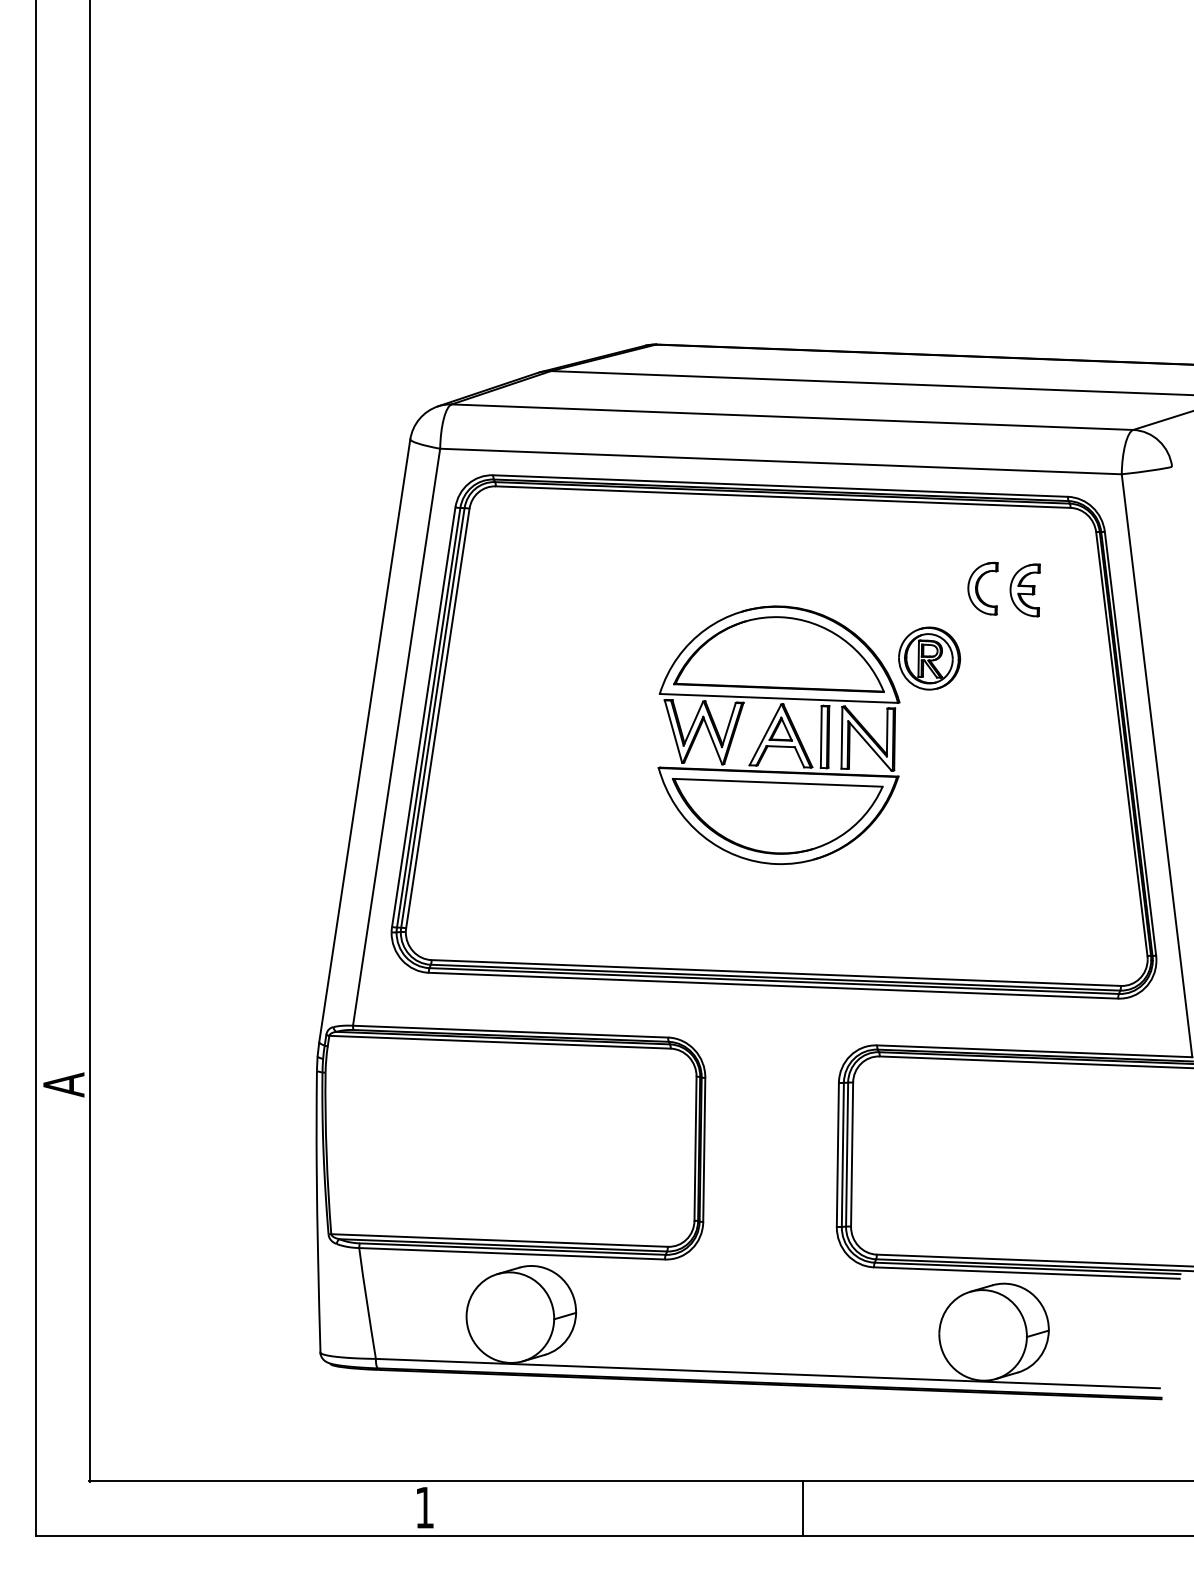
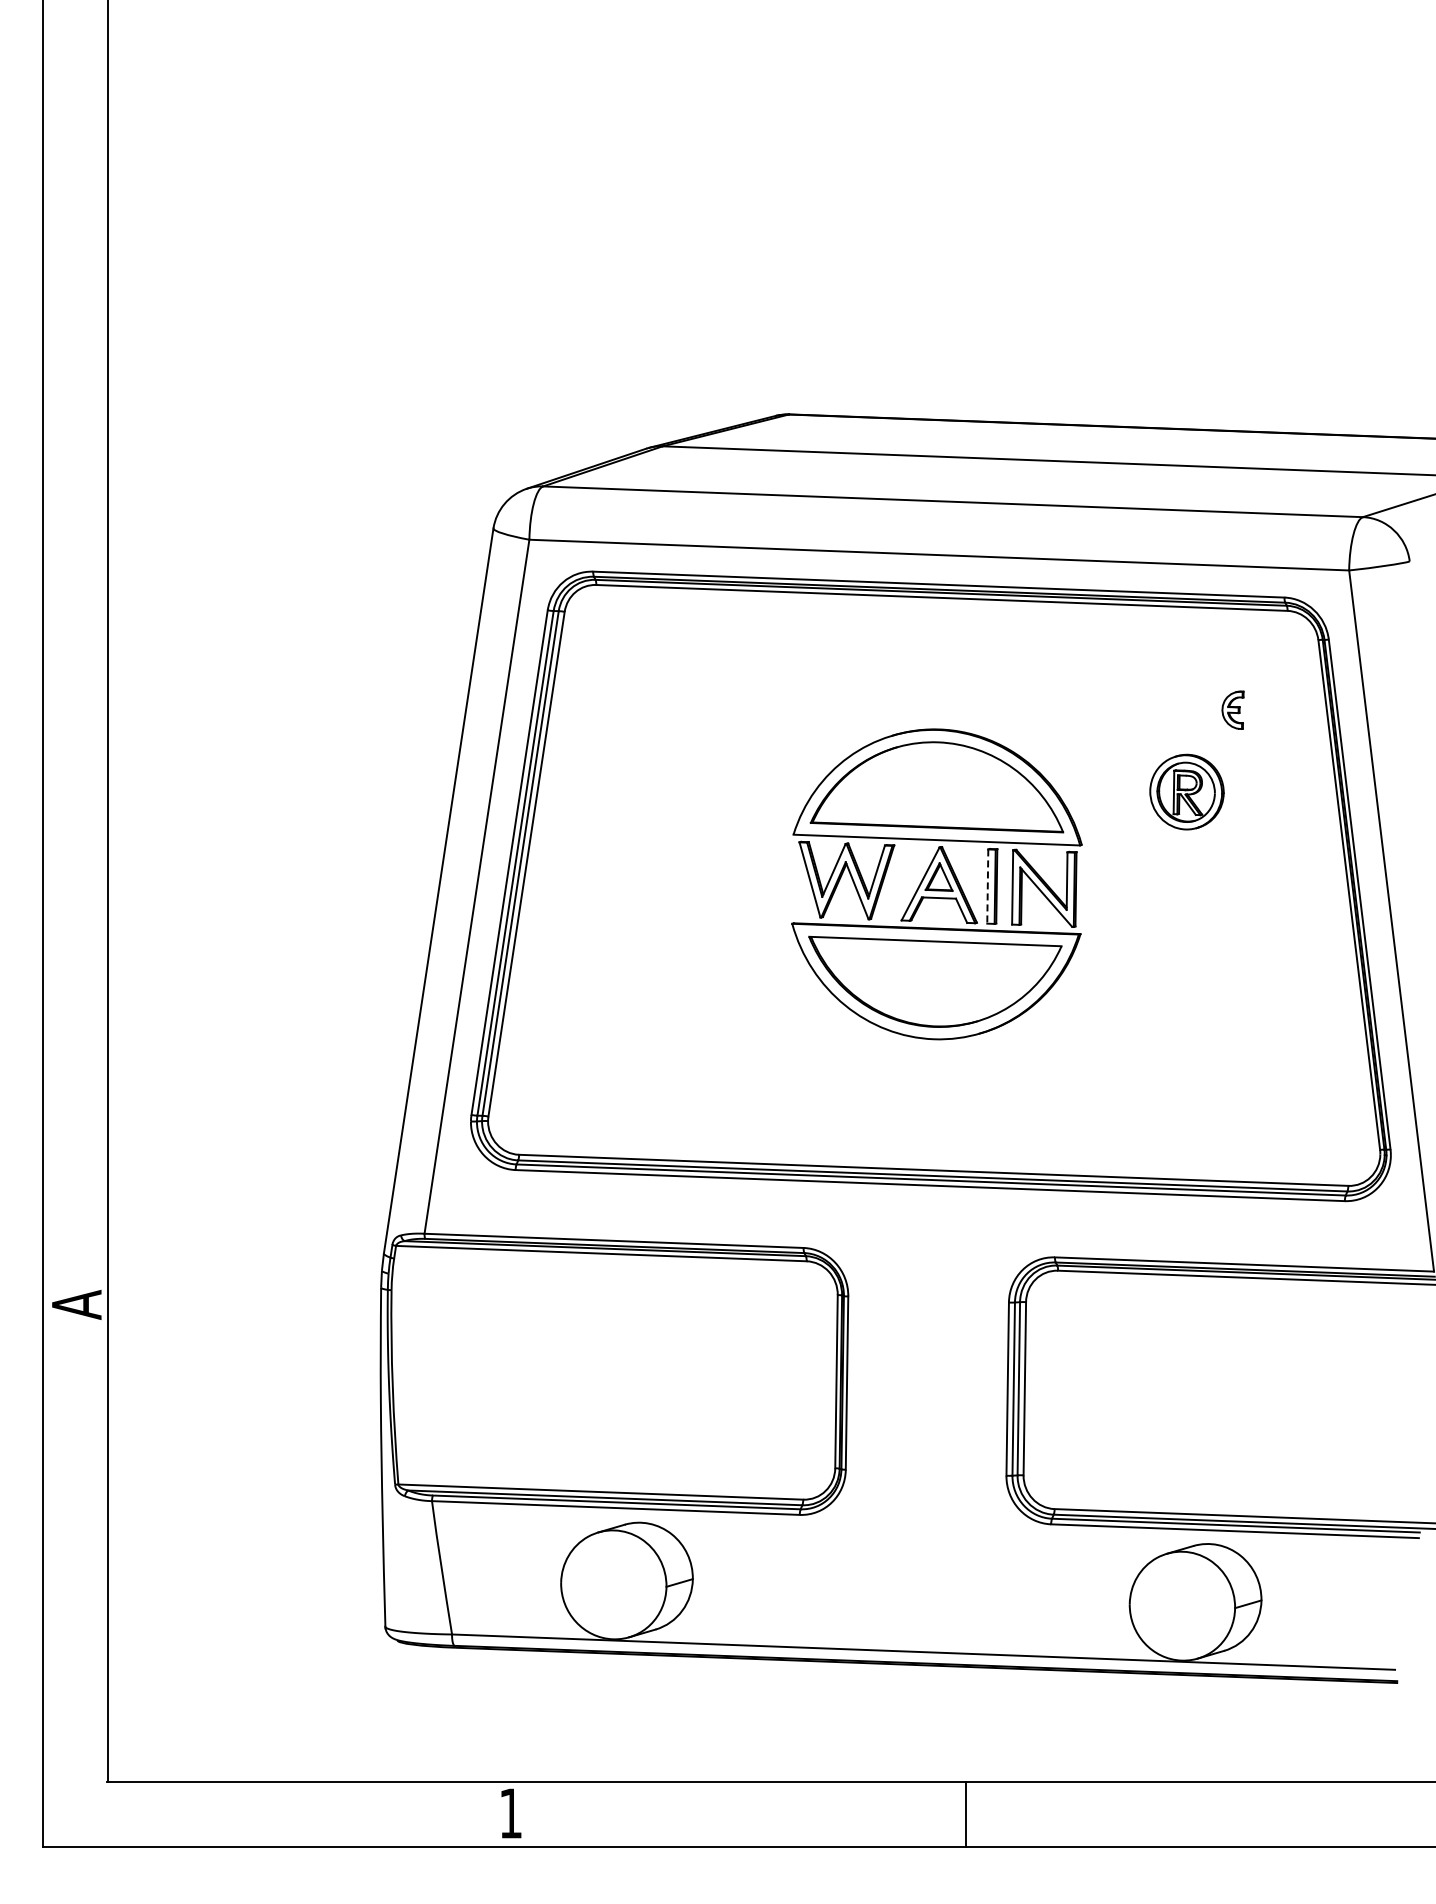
part: (982, 589) -> (1181, 708), removed
part: (1024, 590) -> (1232, 710), size x0.6
part: (929, 658) -> (1186, 791), moved
line: (821, 737) -> (987, 887), solid -> dashed

